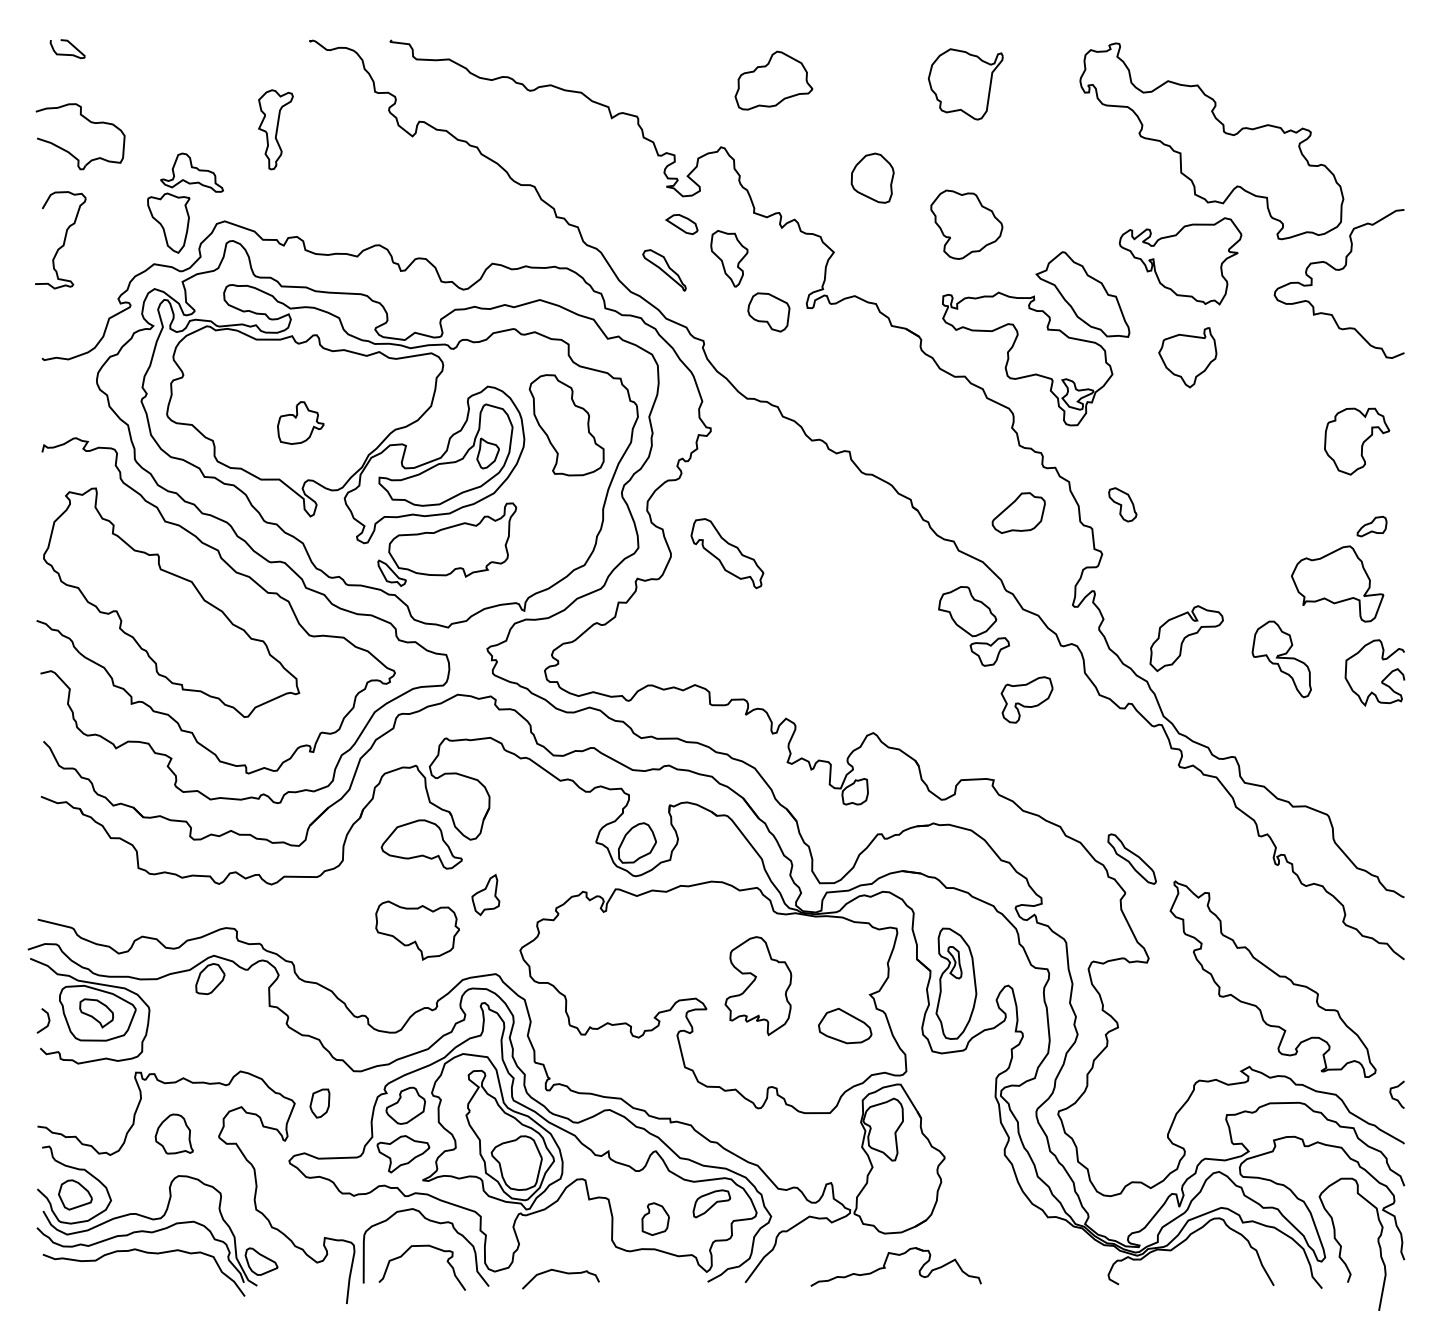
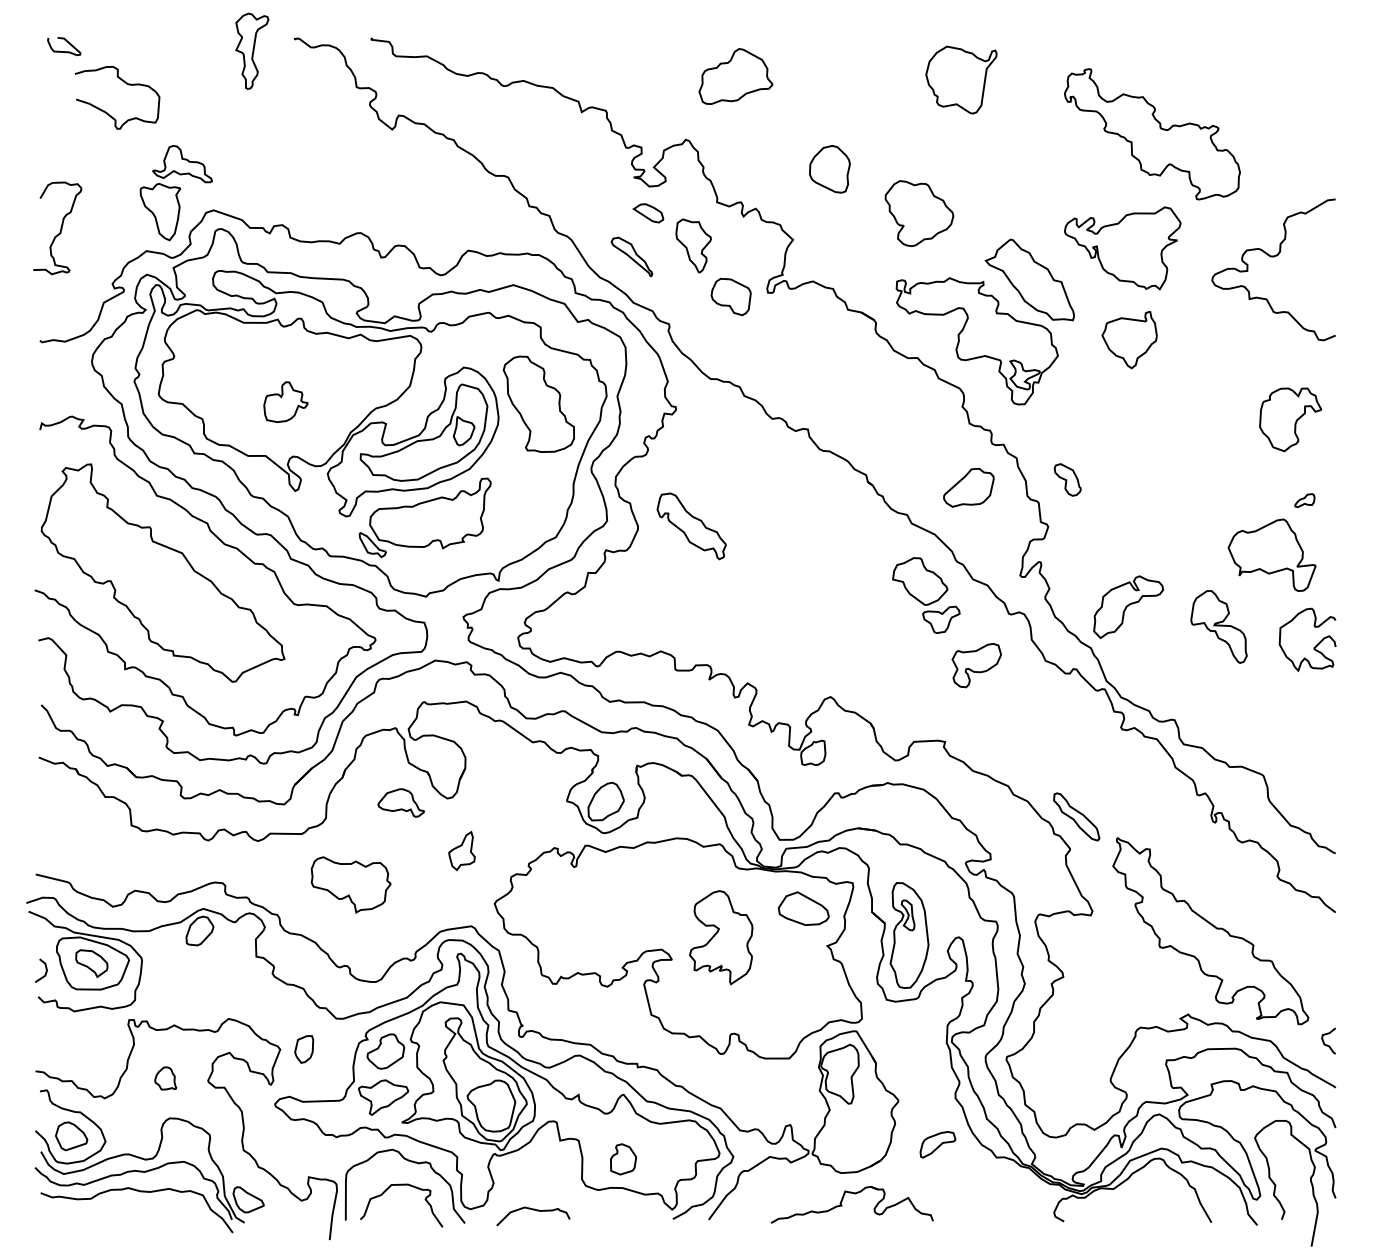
part: (965, 83) -> (961, 79), moved
part: (90, 122) -> (126, 84), moved
part: (276, 128) -> (252, 50), moved
part: (1211, 141) -> (1152, 134), size x0.7
part: (1371, 526) -> (1304, 500), size x0.7
part: (422, 843) -> (401, 802), size x0.6
part: (416, 930) -> (350, 884), moved
part: (844, 1025) -> (803, 908), moved
part: (174, 1134) -> (165, 1078), size x0.6
part: (711, 1203) -> (937, 1144), moved

